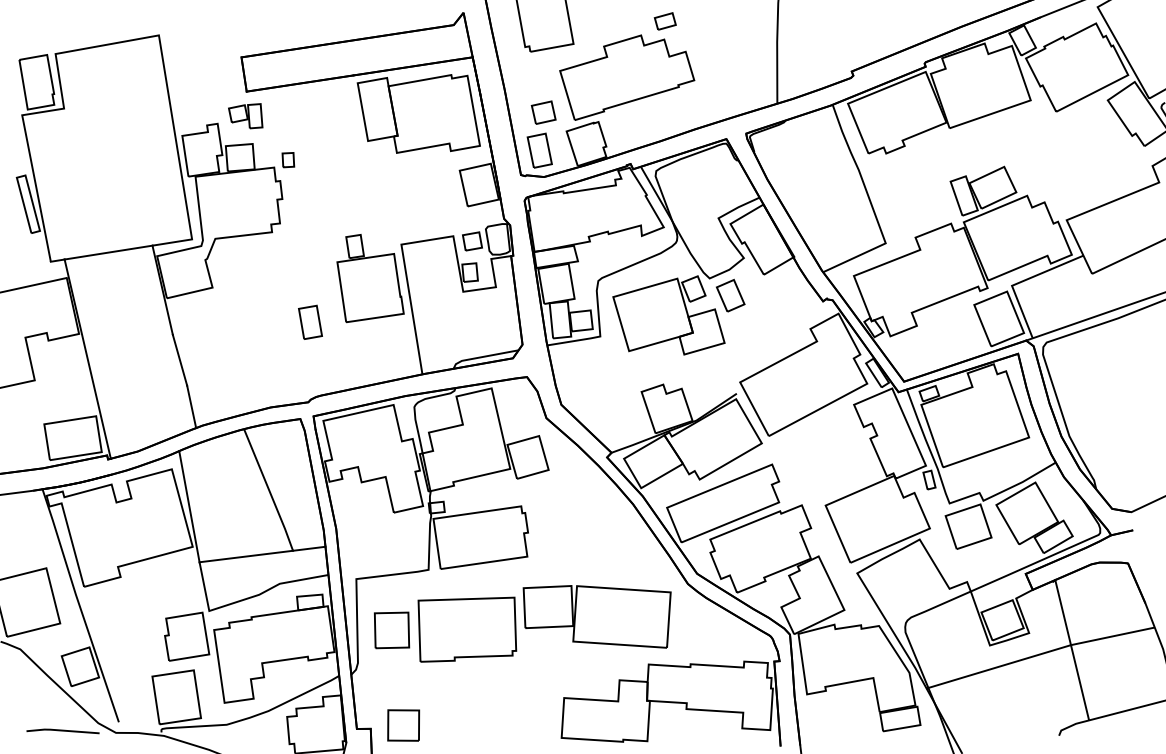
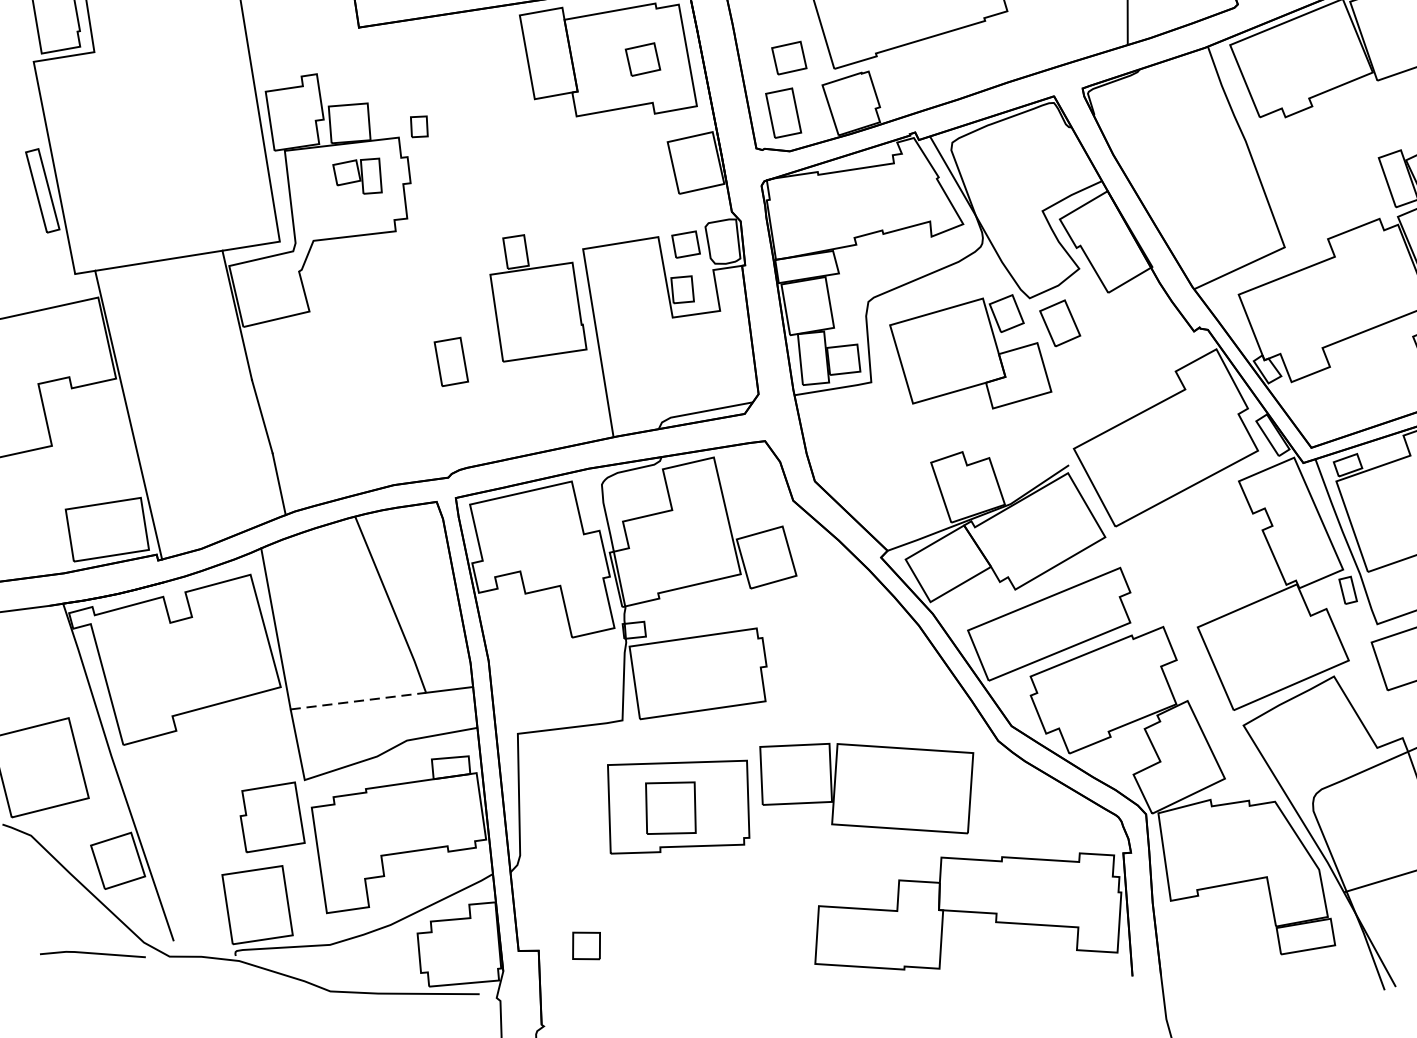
part: (442, 113) -> (642, 59), added
part: (245, 116) -> (357, 176), moved
line: (246, 556) -> (358, 701), solid -> dashed
part: (392, 630) -> (671, 808), moved
part: (403, 725) -> (586, 945), size x0.6

